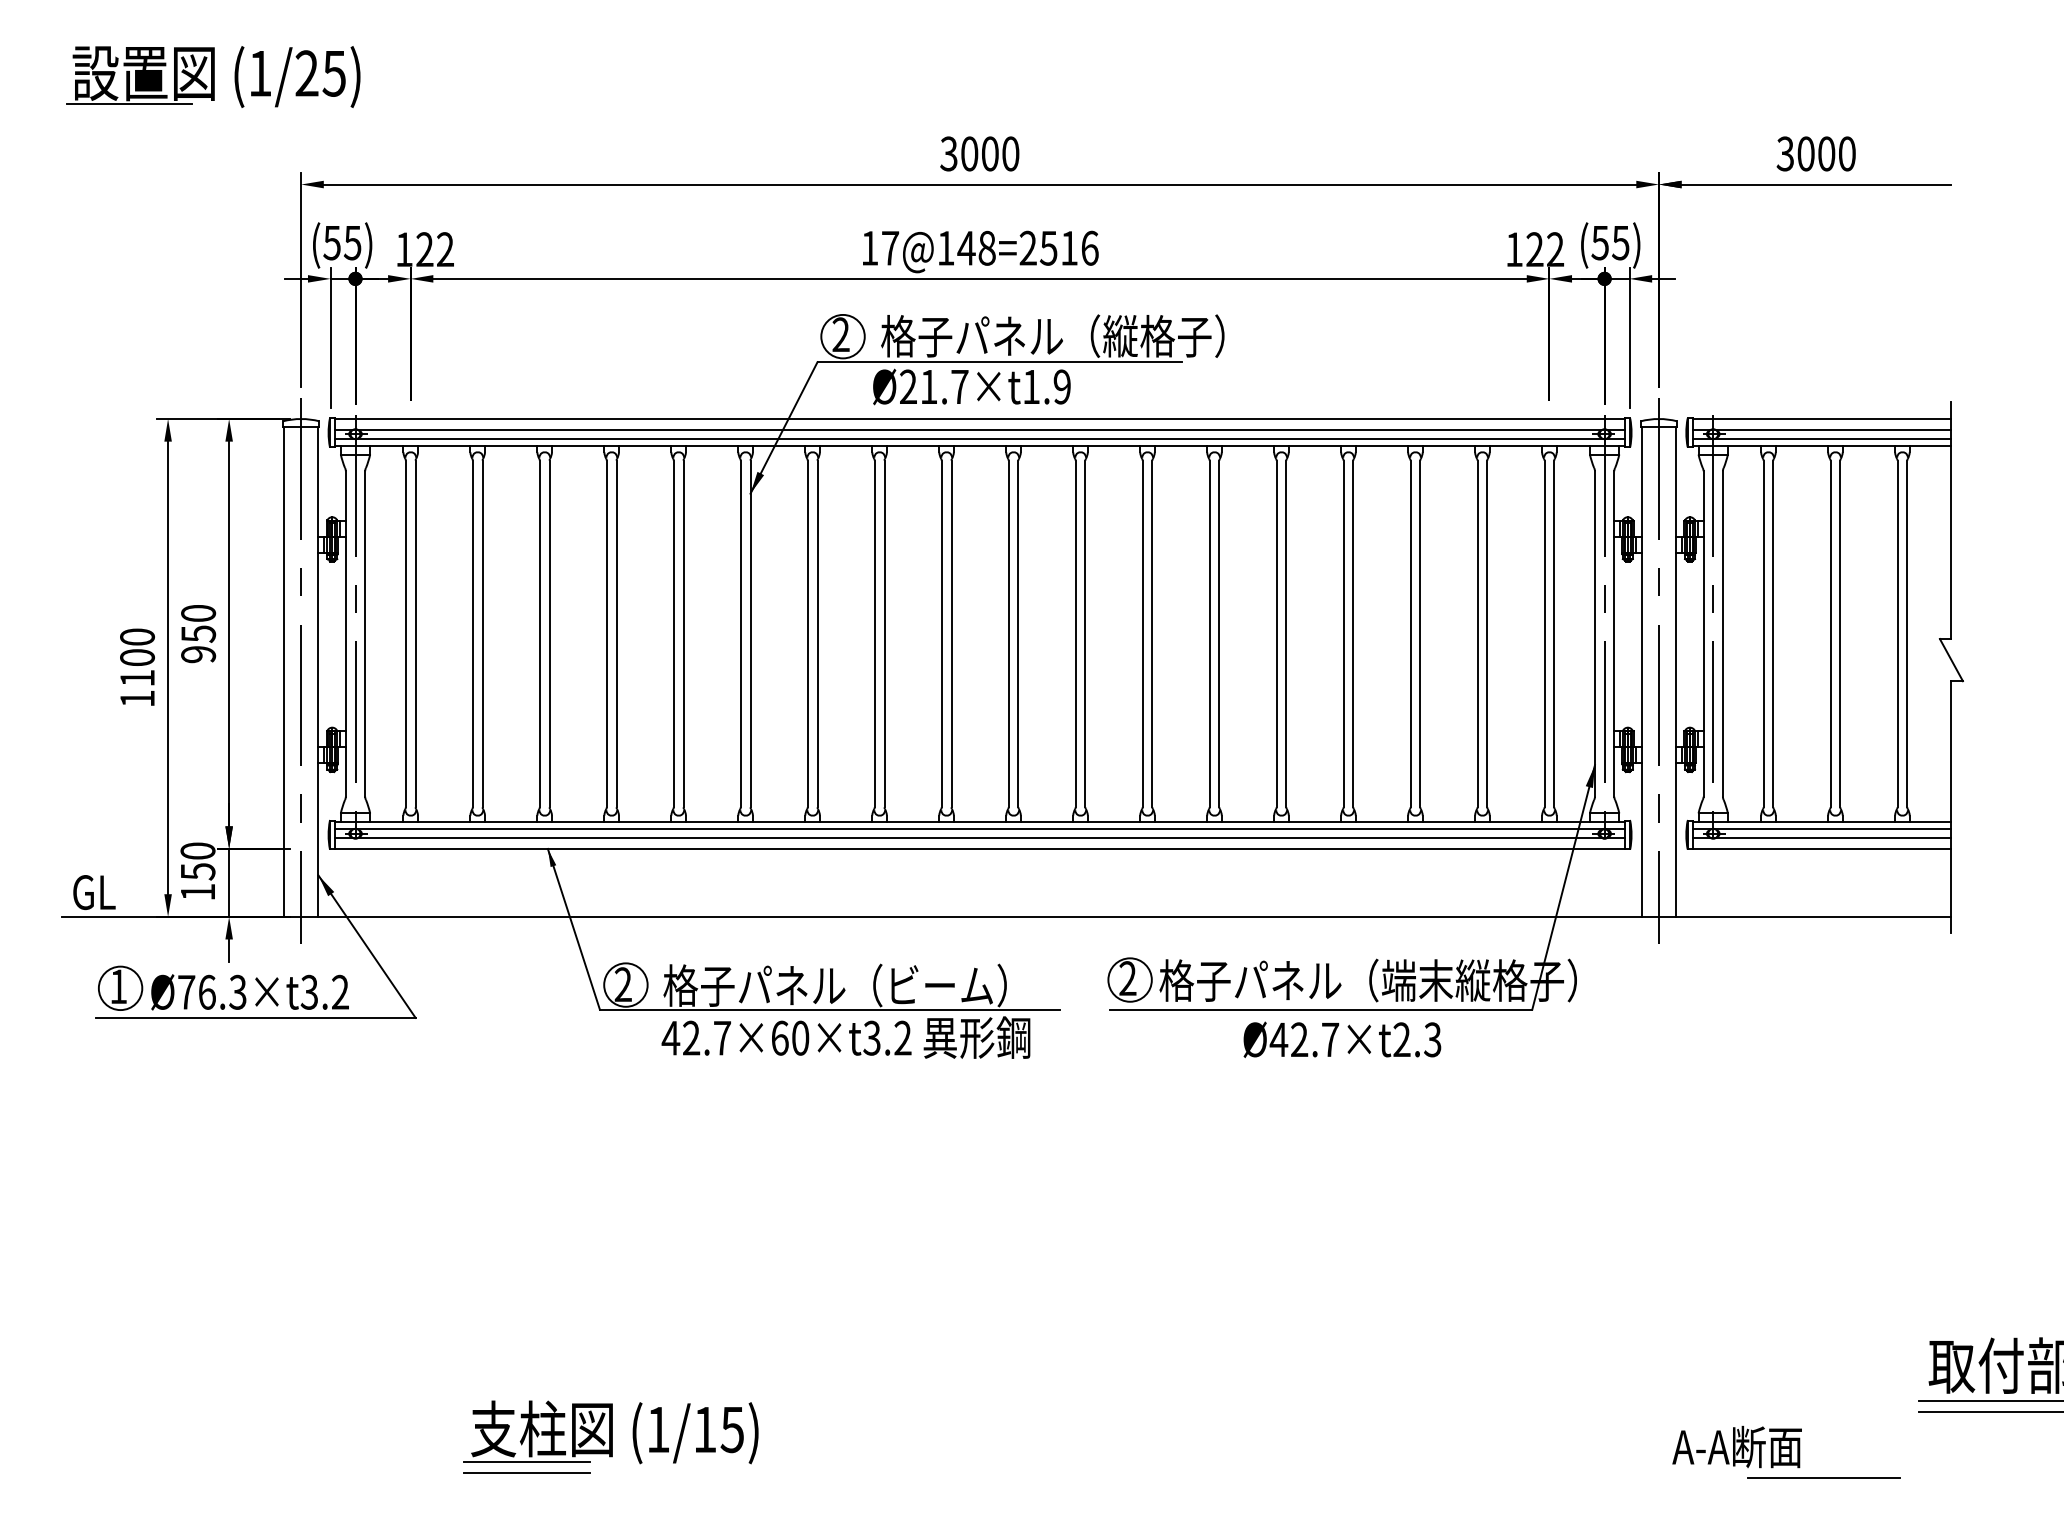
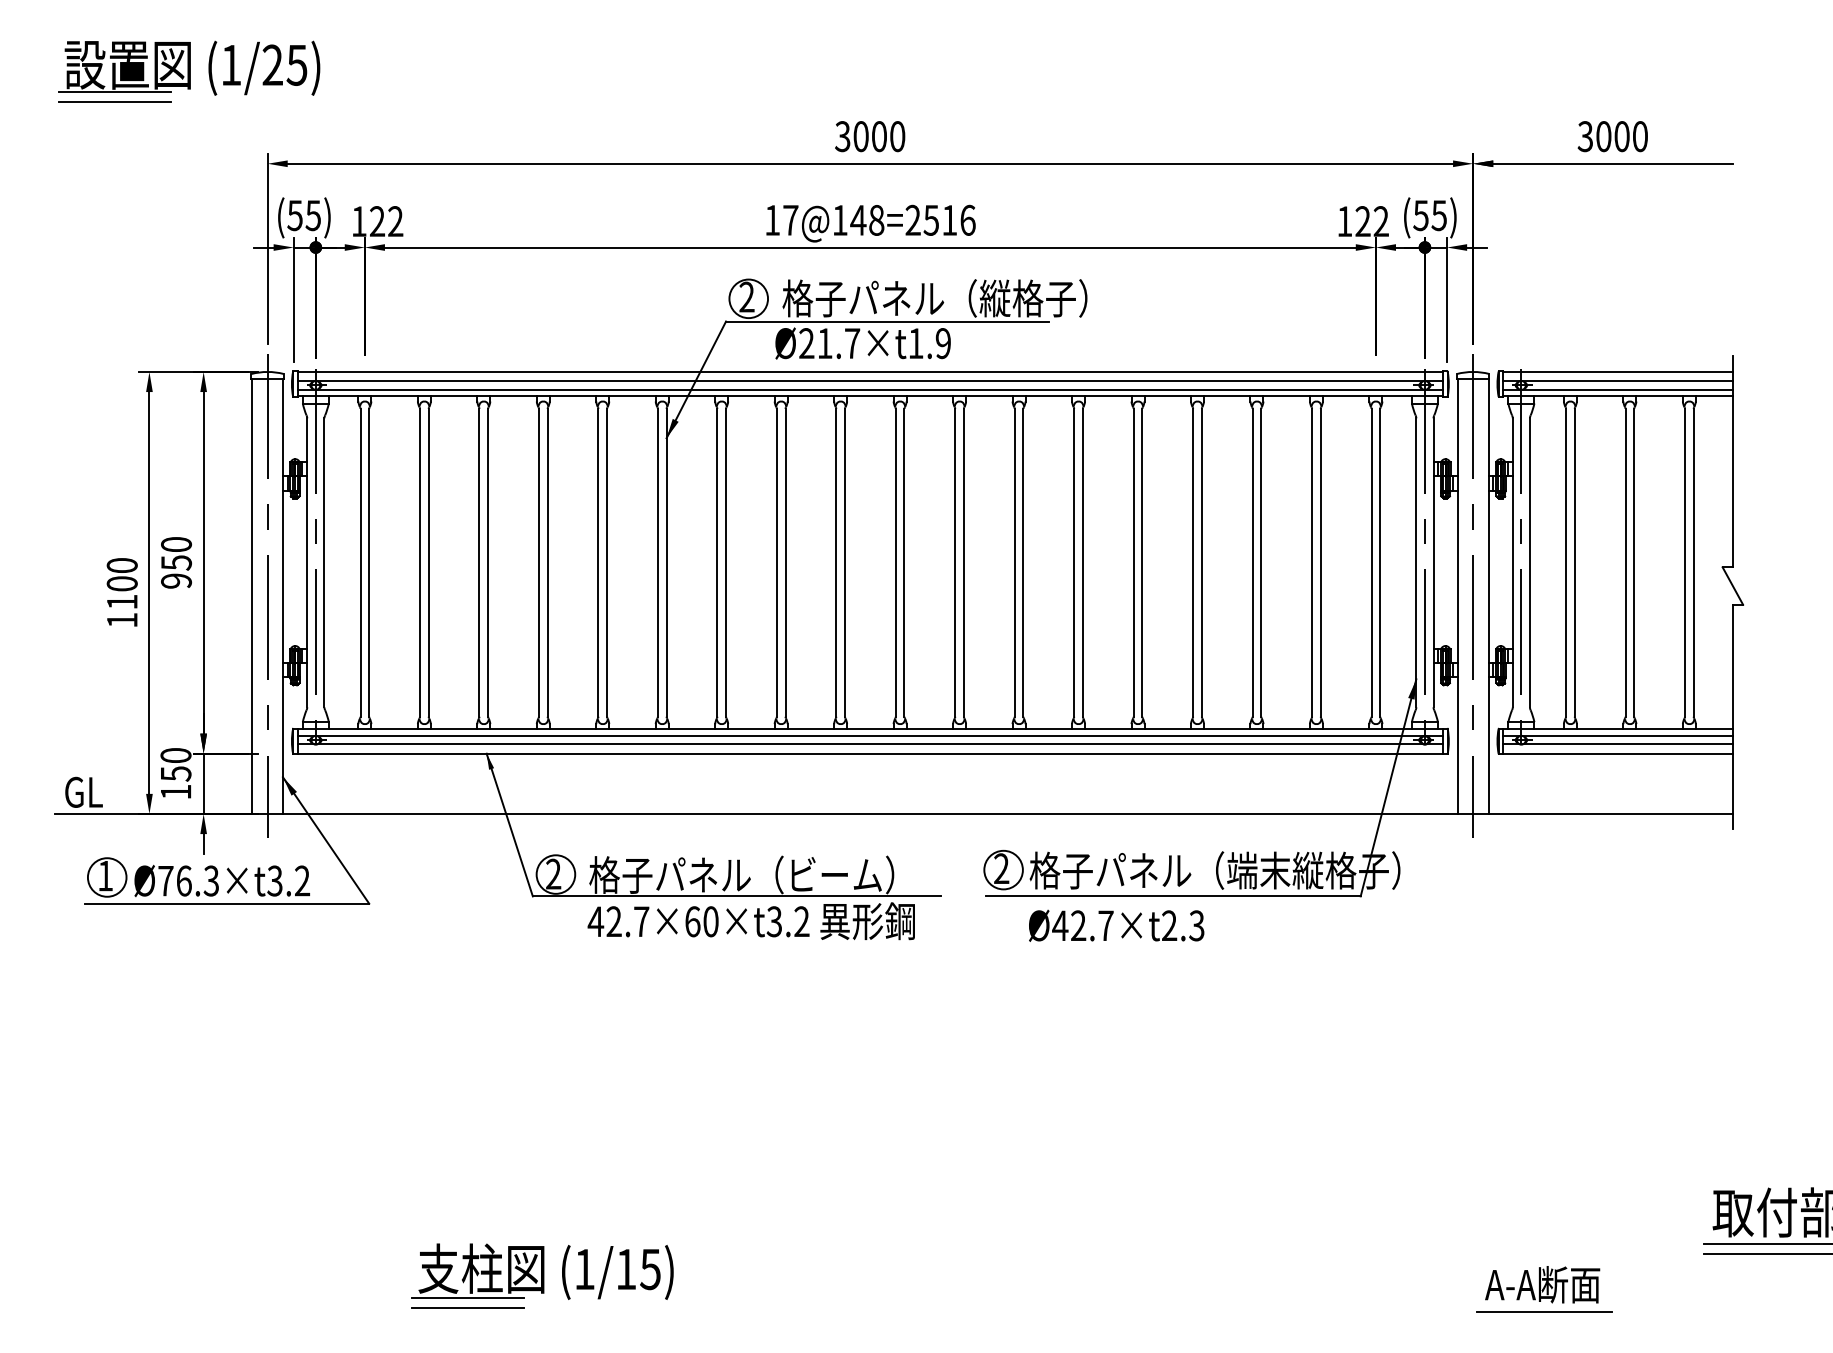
line: (129, 115) -> (115, 102), added
text: (1342, 1039) -> (1116, 925), moved
line: (1823, 1477) -> (1543, 1311), moved

